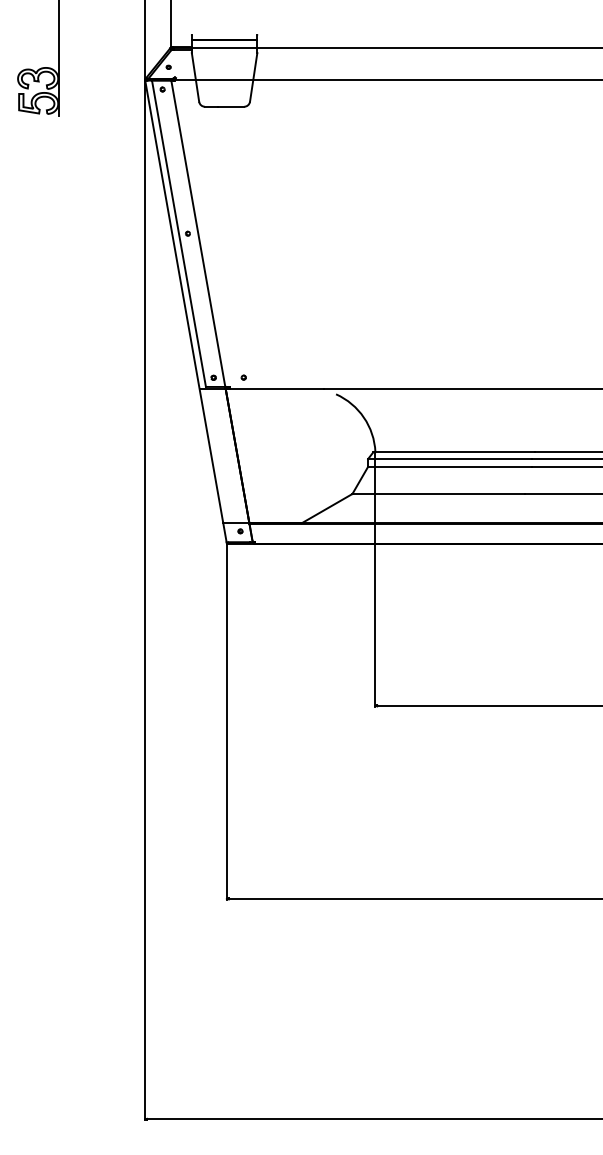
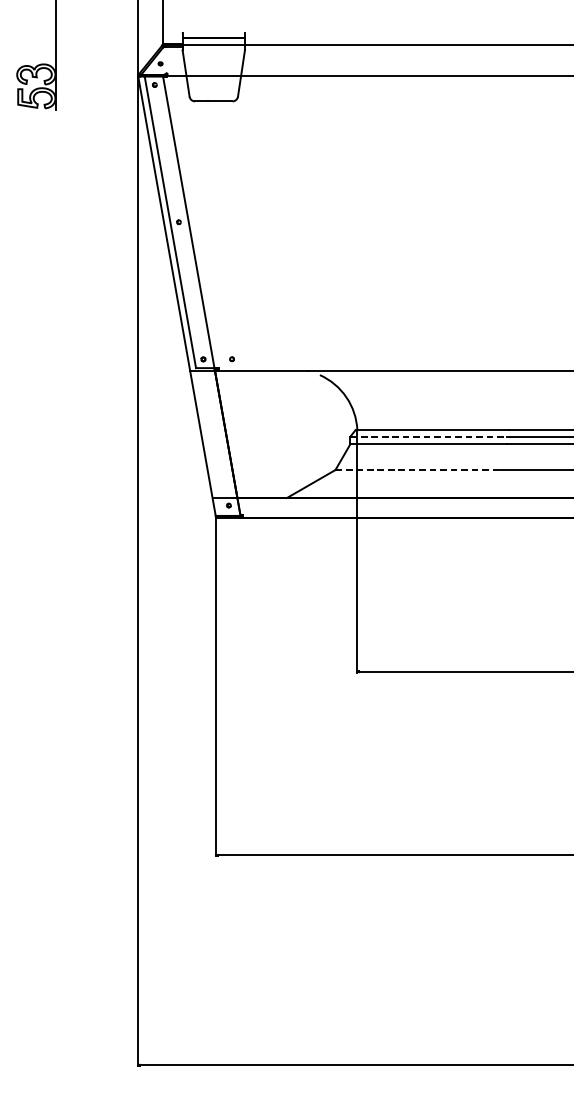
line: (450, 459) -> (428, 437), solid -> dashed
line: (439, 493) -> (418, 469), solid -> dashed

